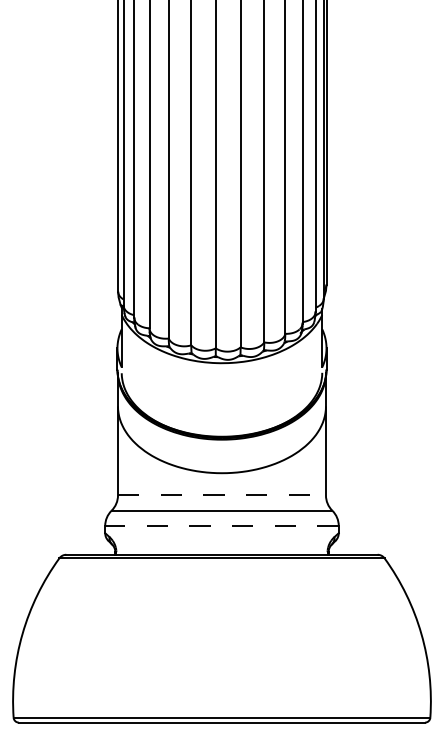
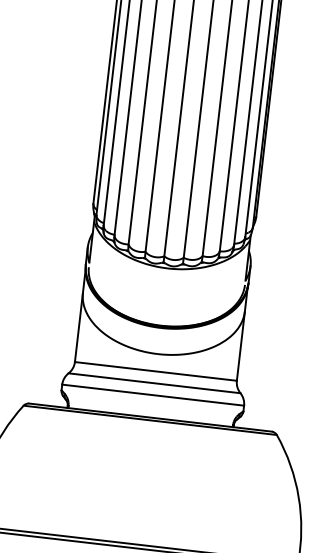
line: (221, 495) -> (155, 371), dashed -> solid
line: (221, 525) -> (152, 394), dashed -> solid

